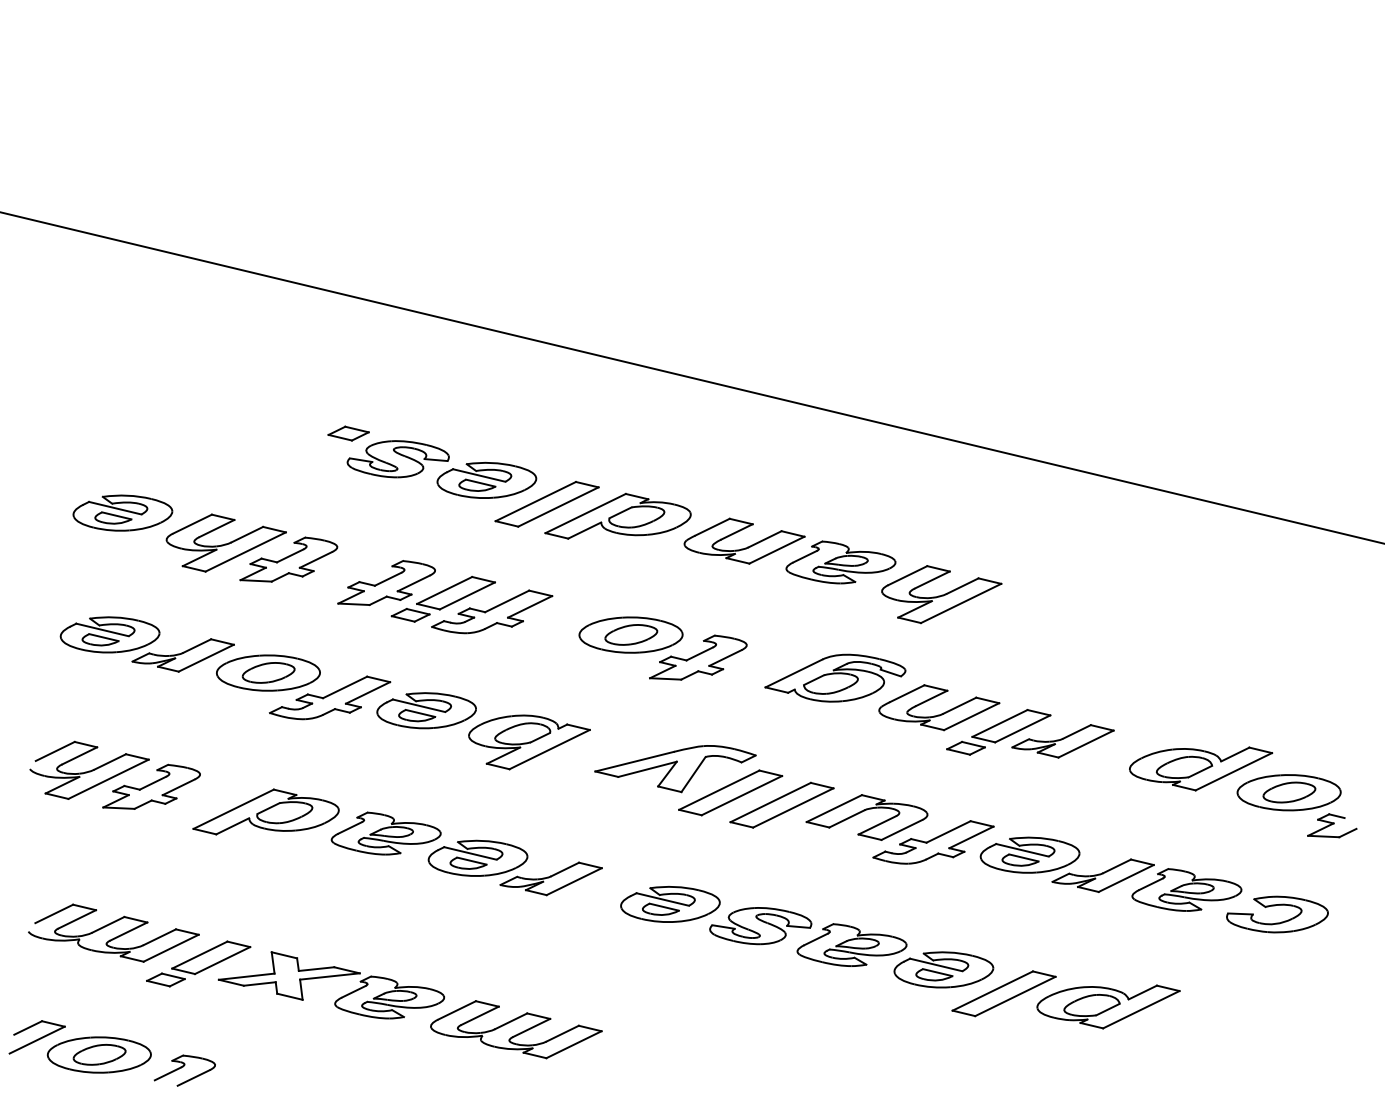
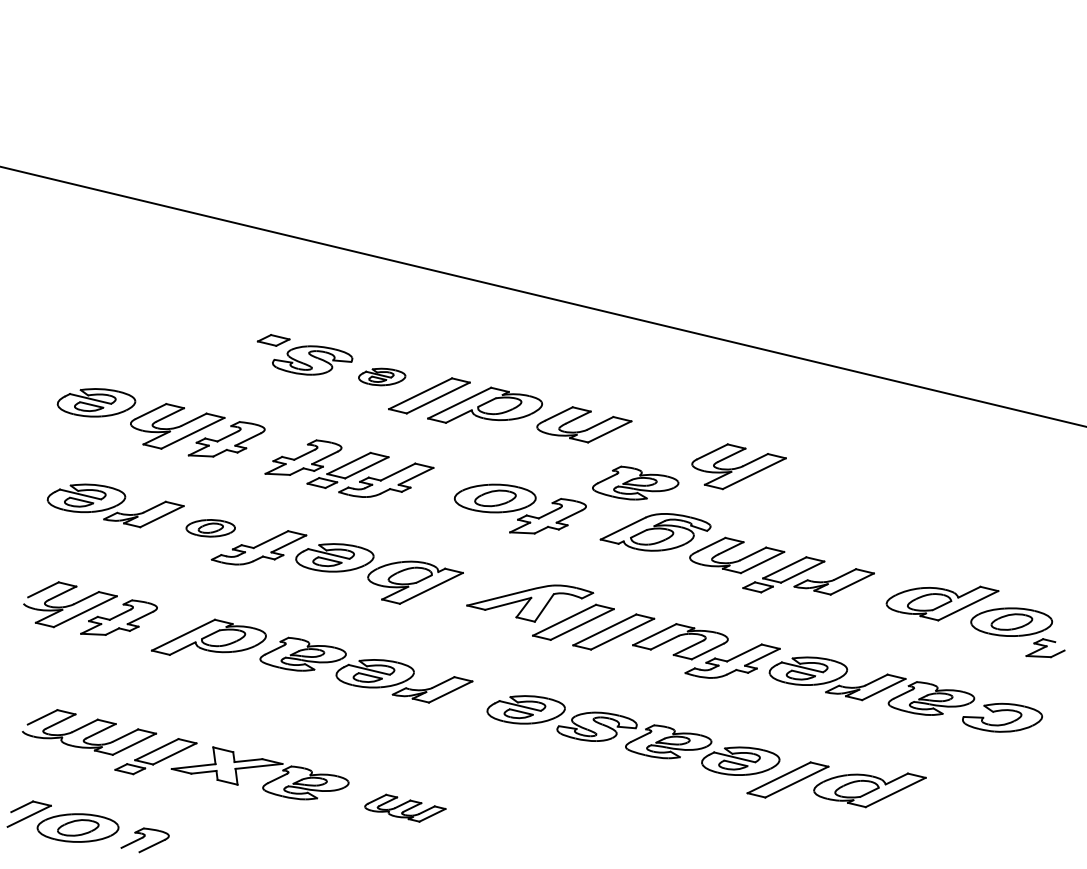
part: (486, 479) -> (381, 376), size x0.6
part: (840, 562) -> (635, 483), moved
part: (268, 672) -> (210, 527), size x0.6
part: (516, 1029) -> (405, 808), size x0.6

